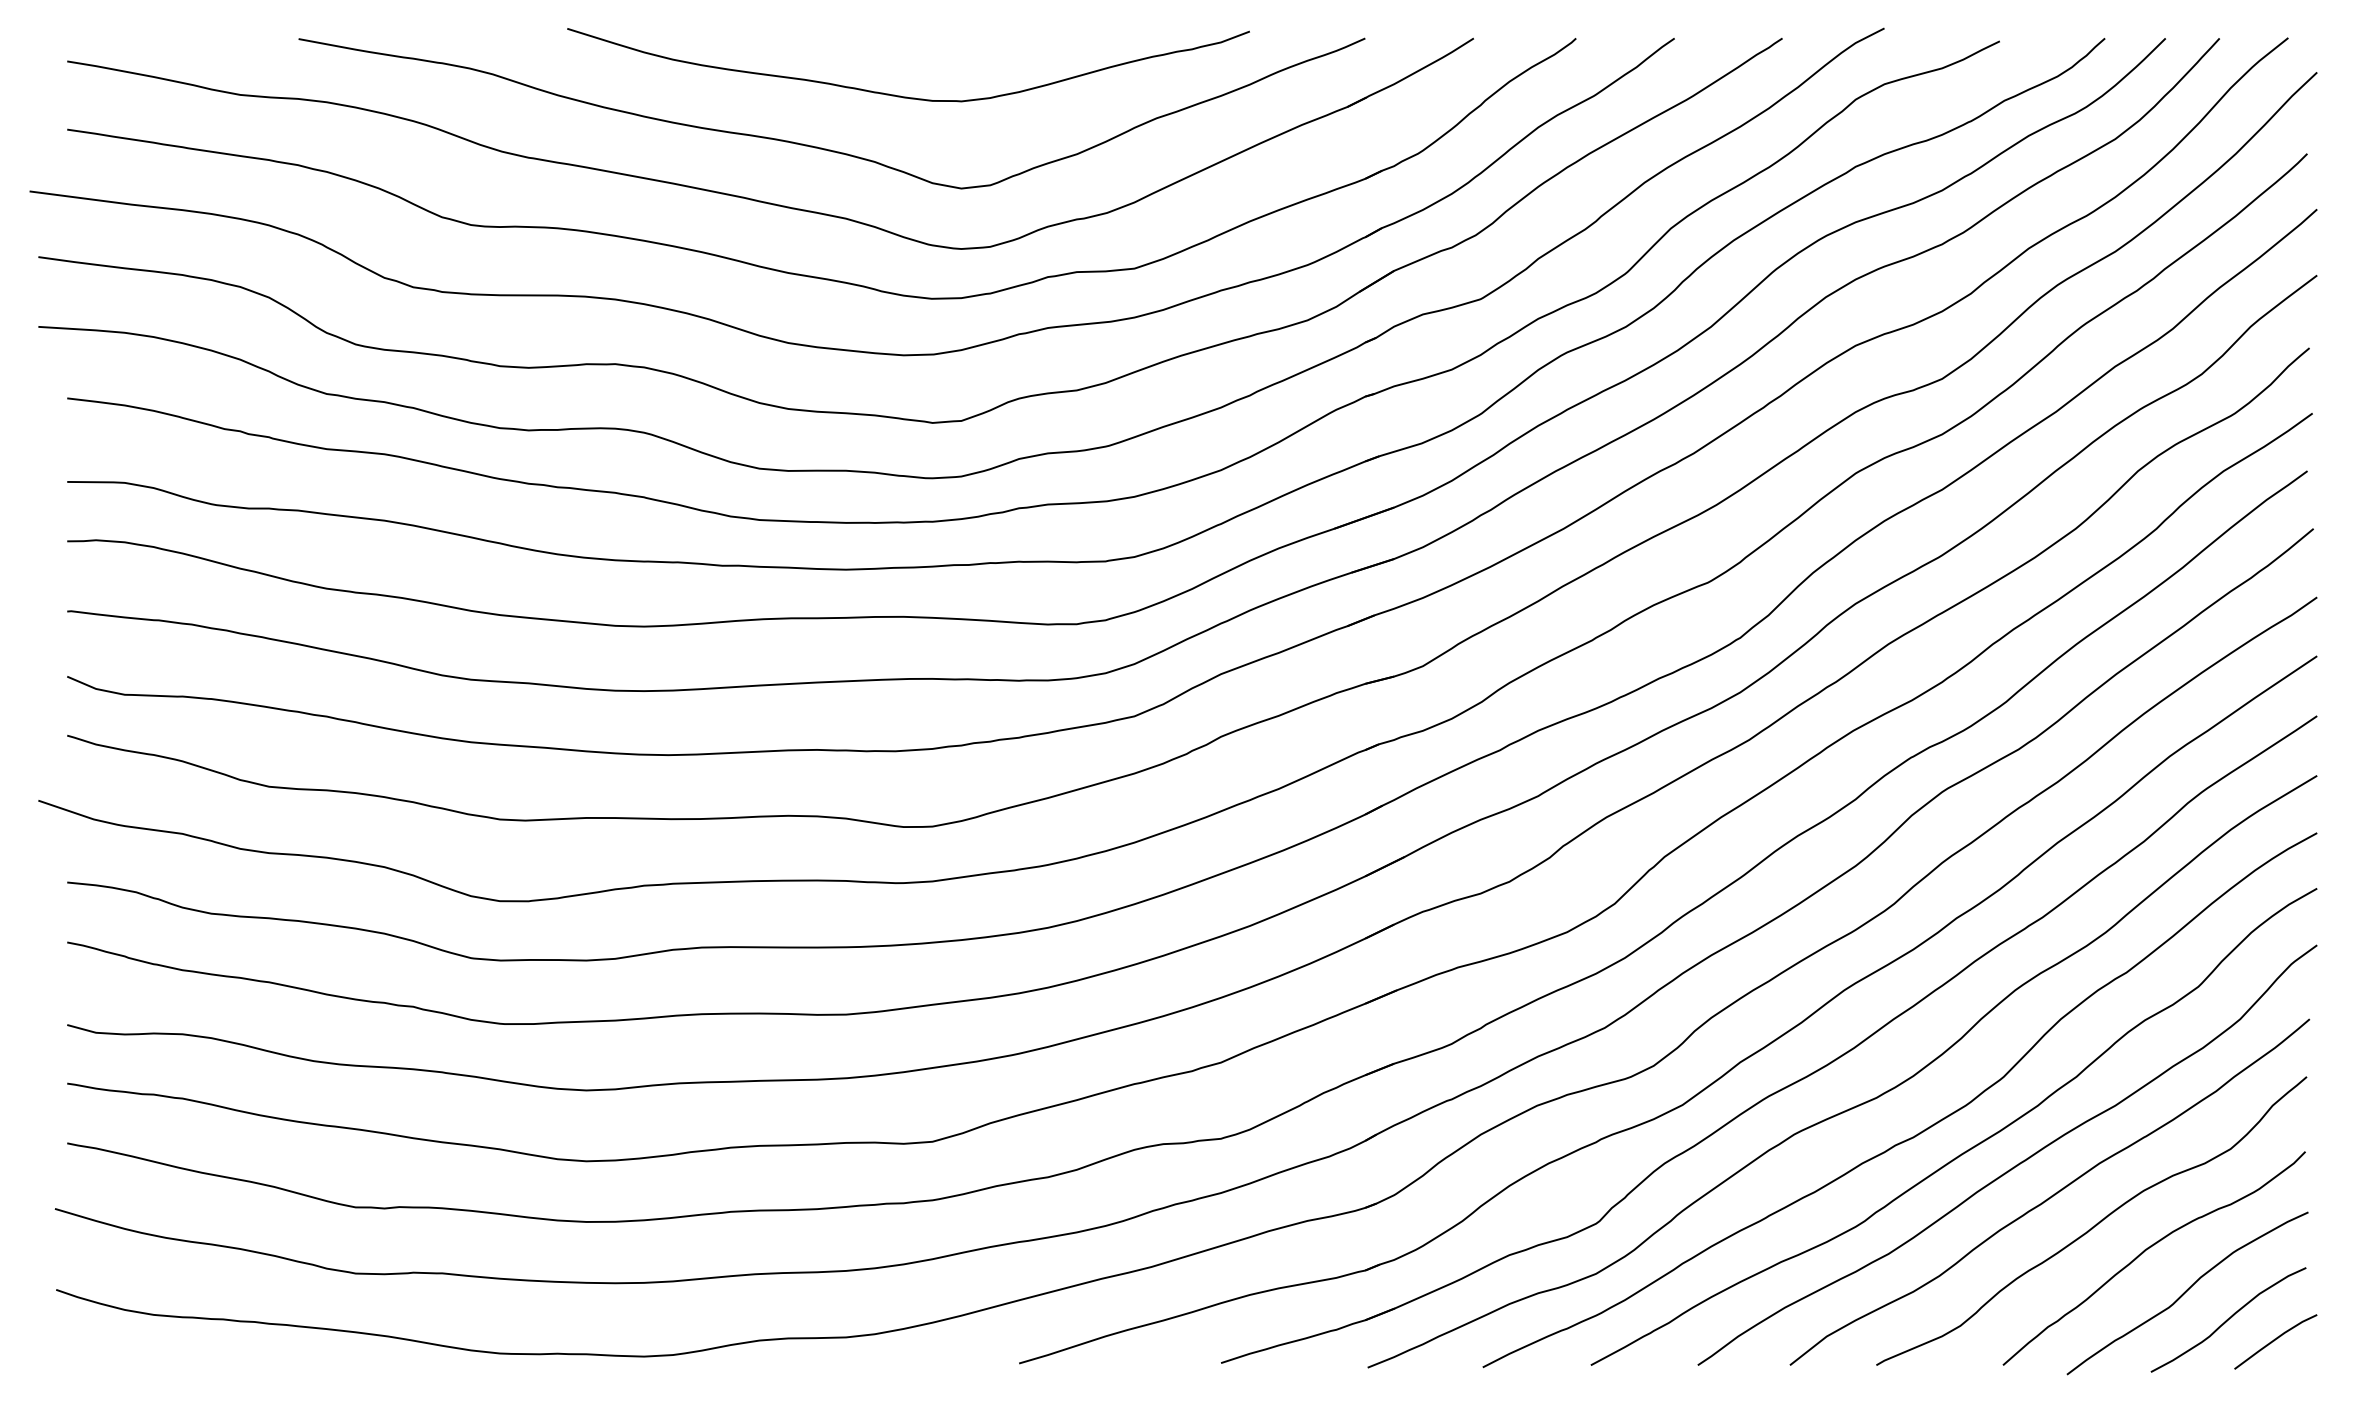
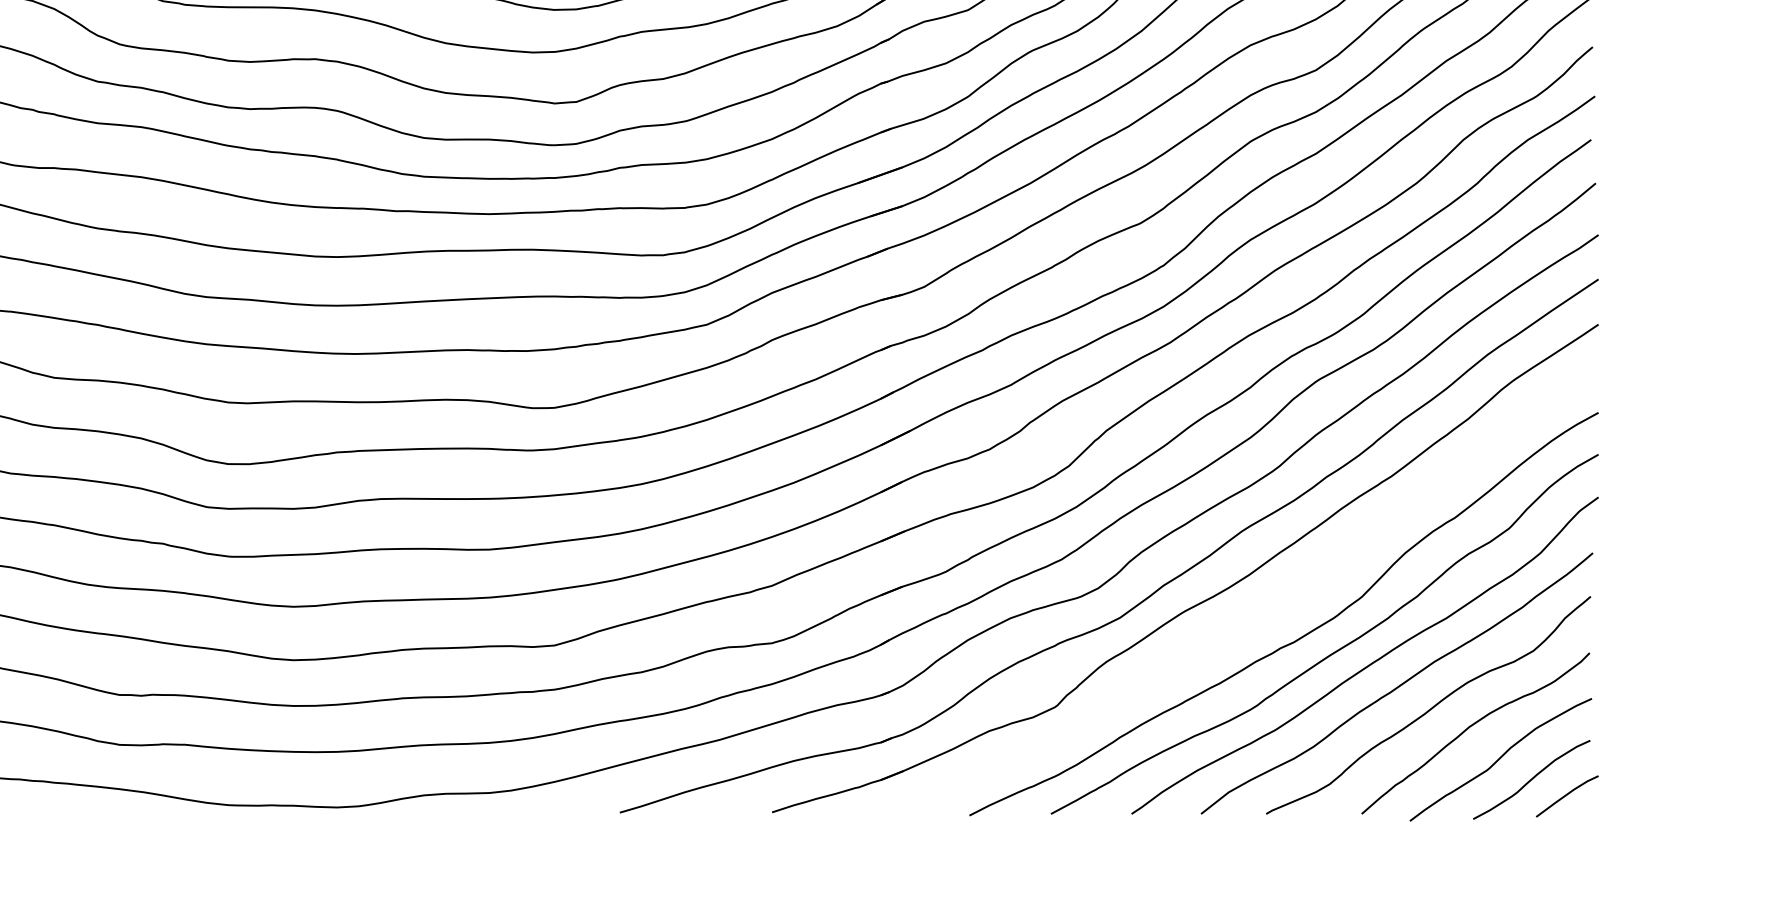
curve: (1858, 1104) -> (1252, 617), removed

